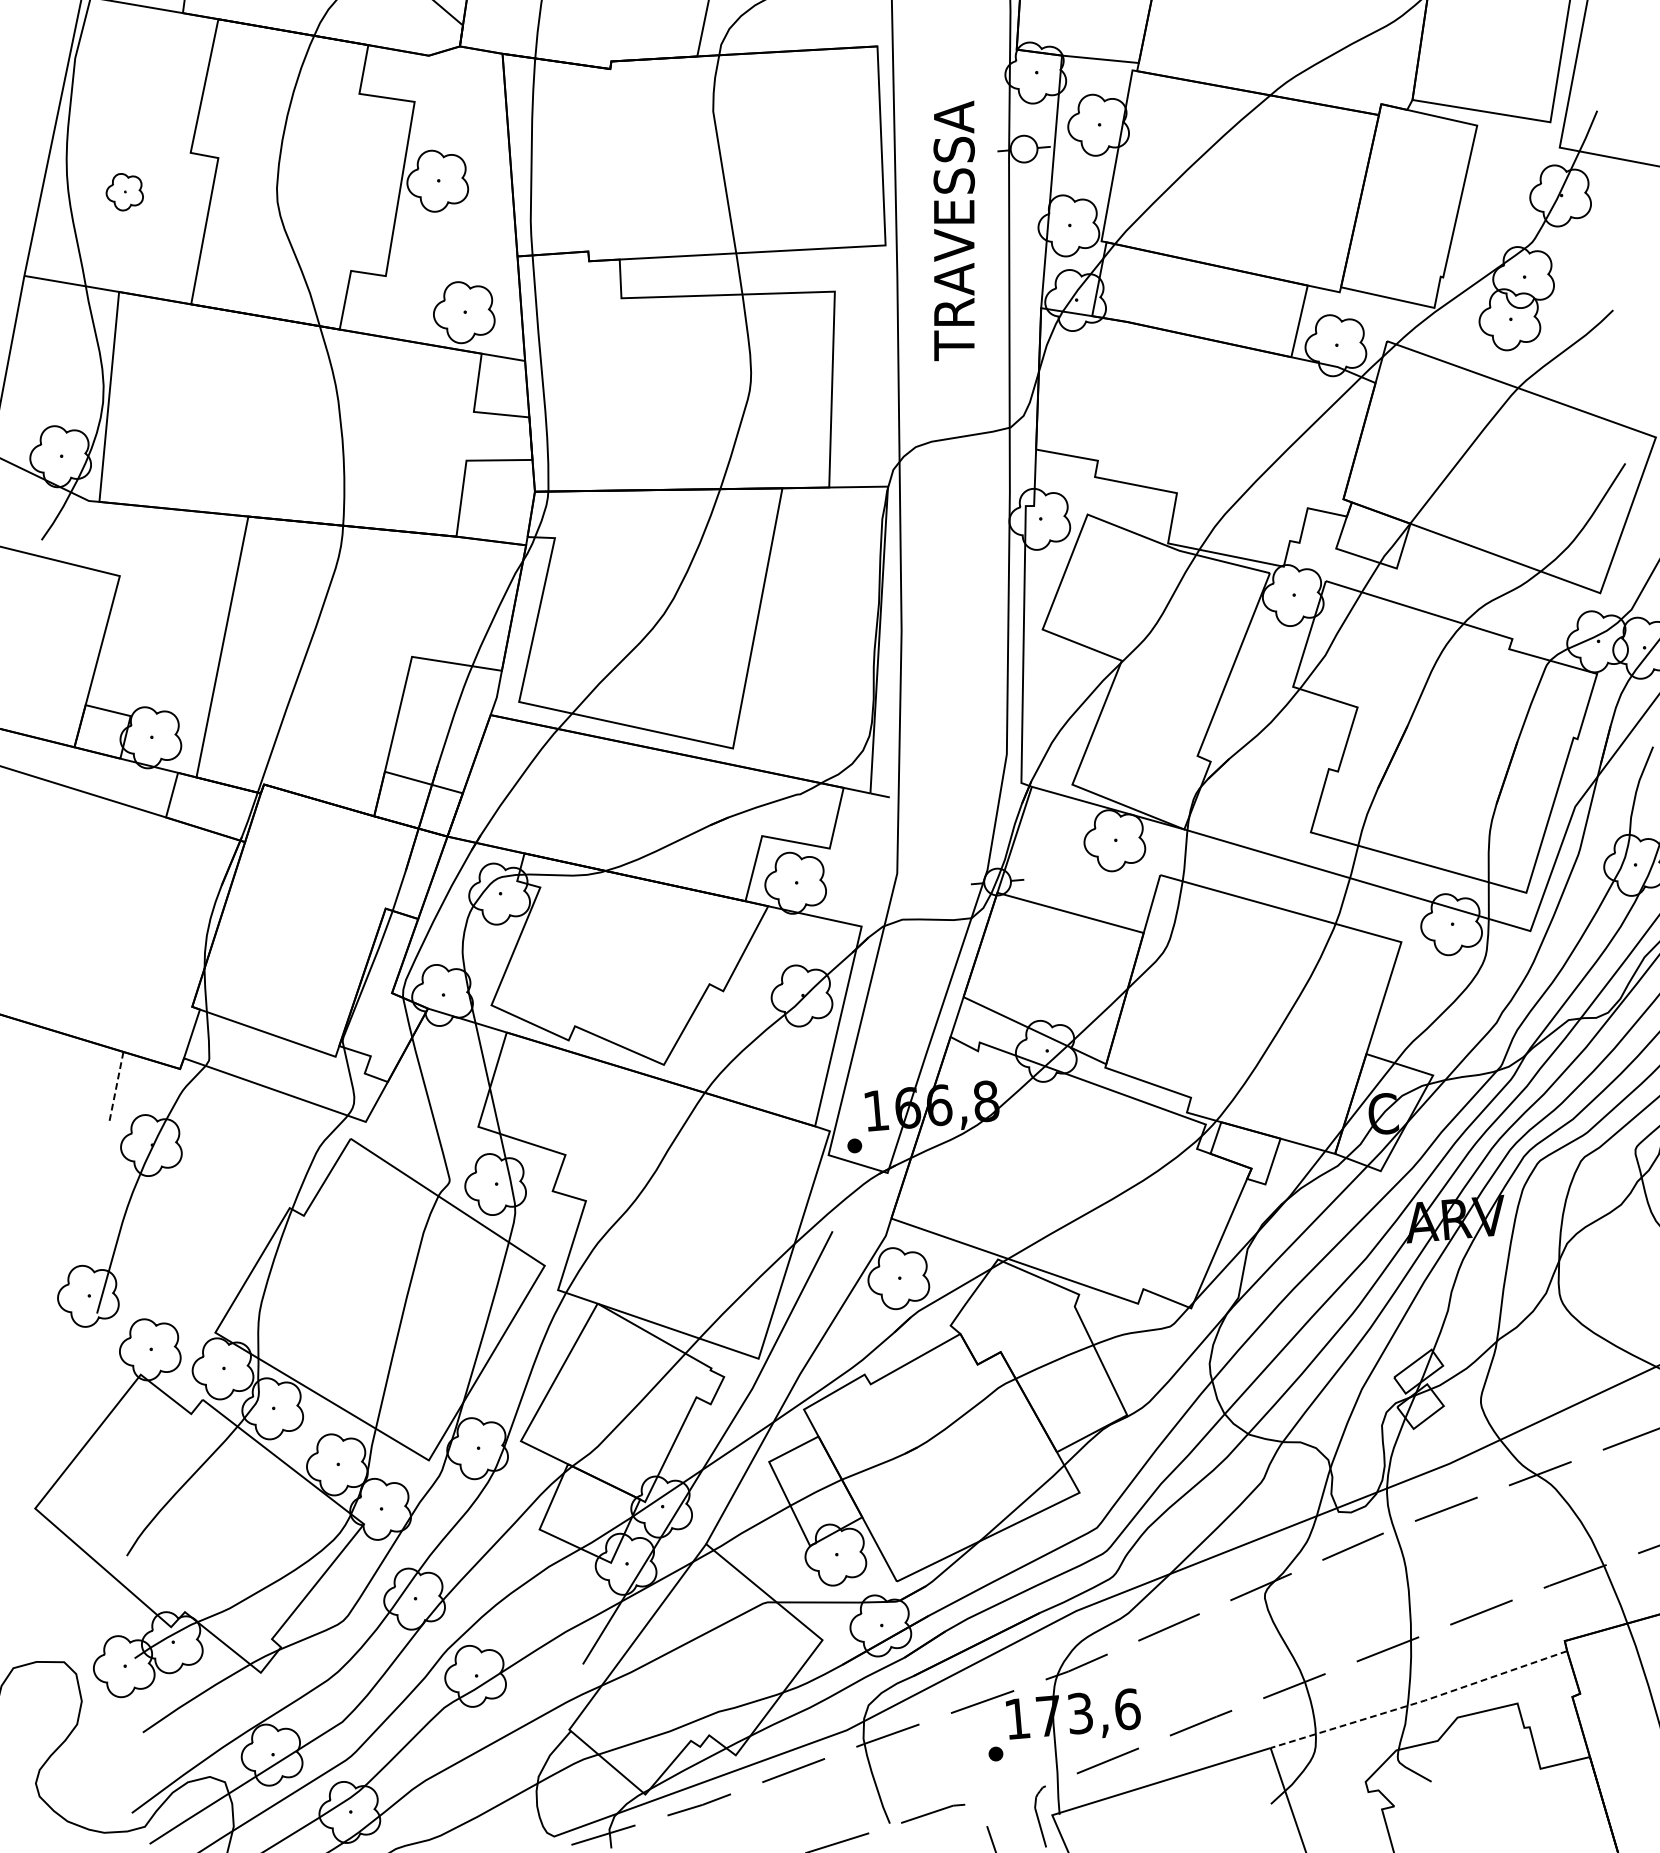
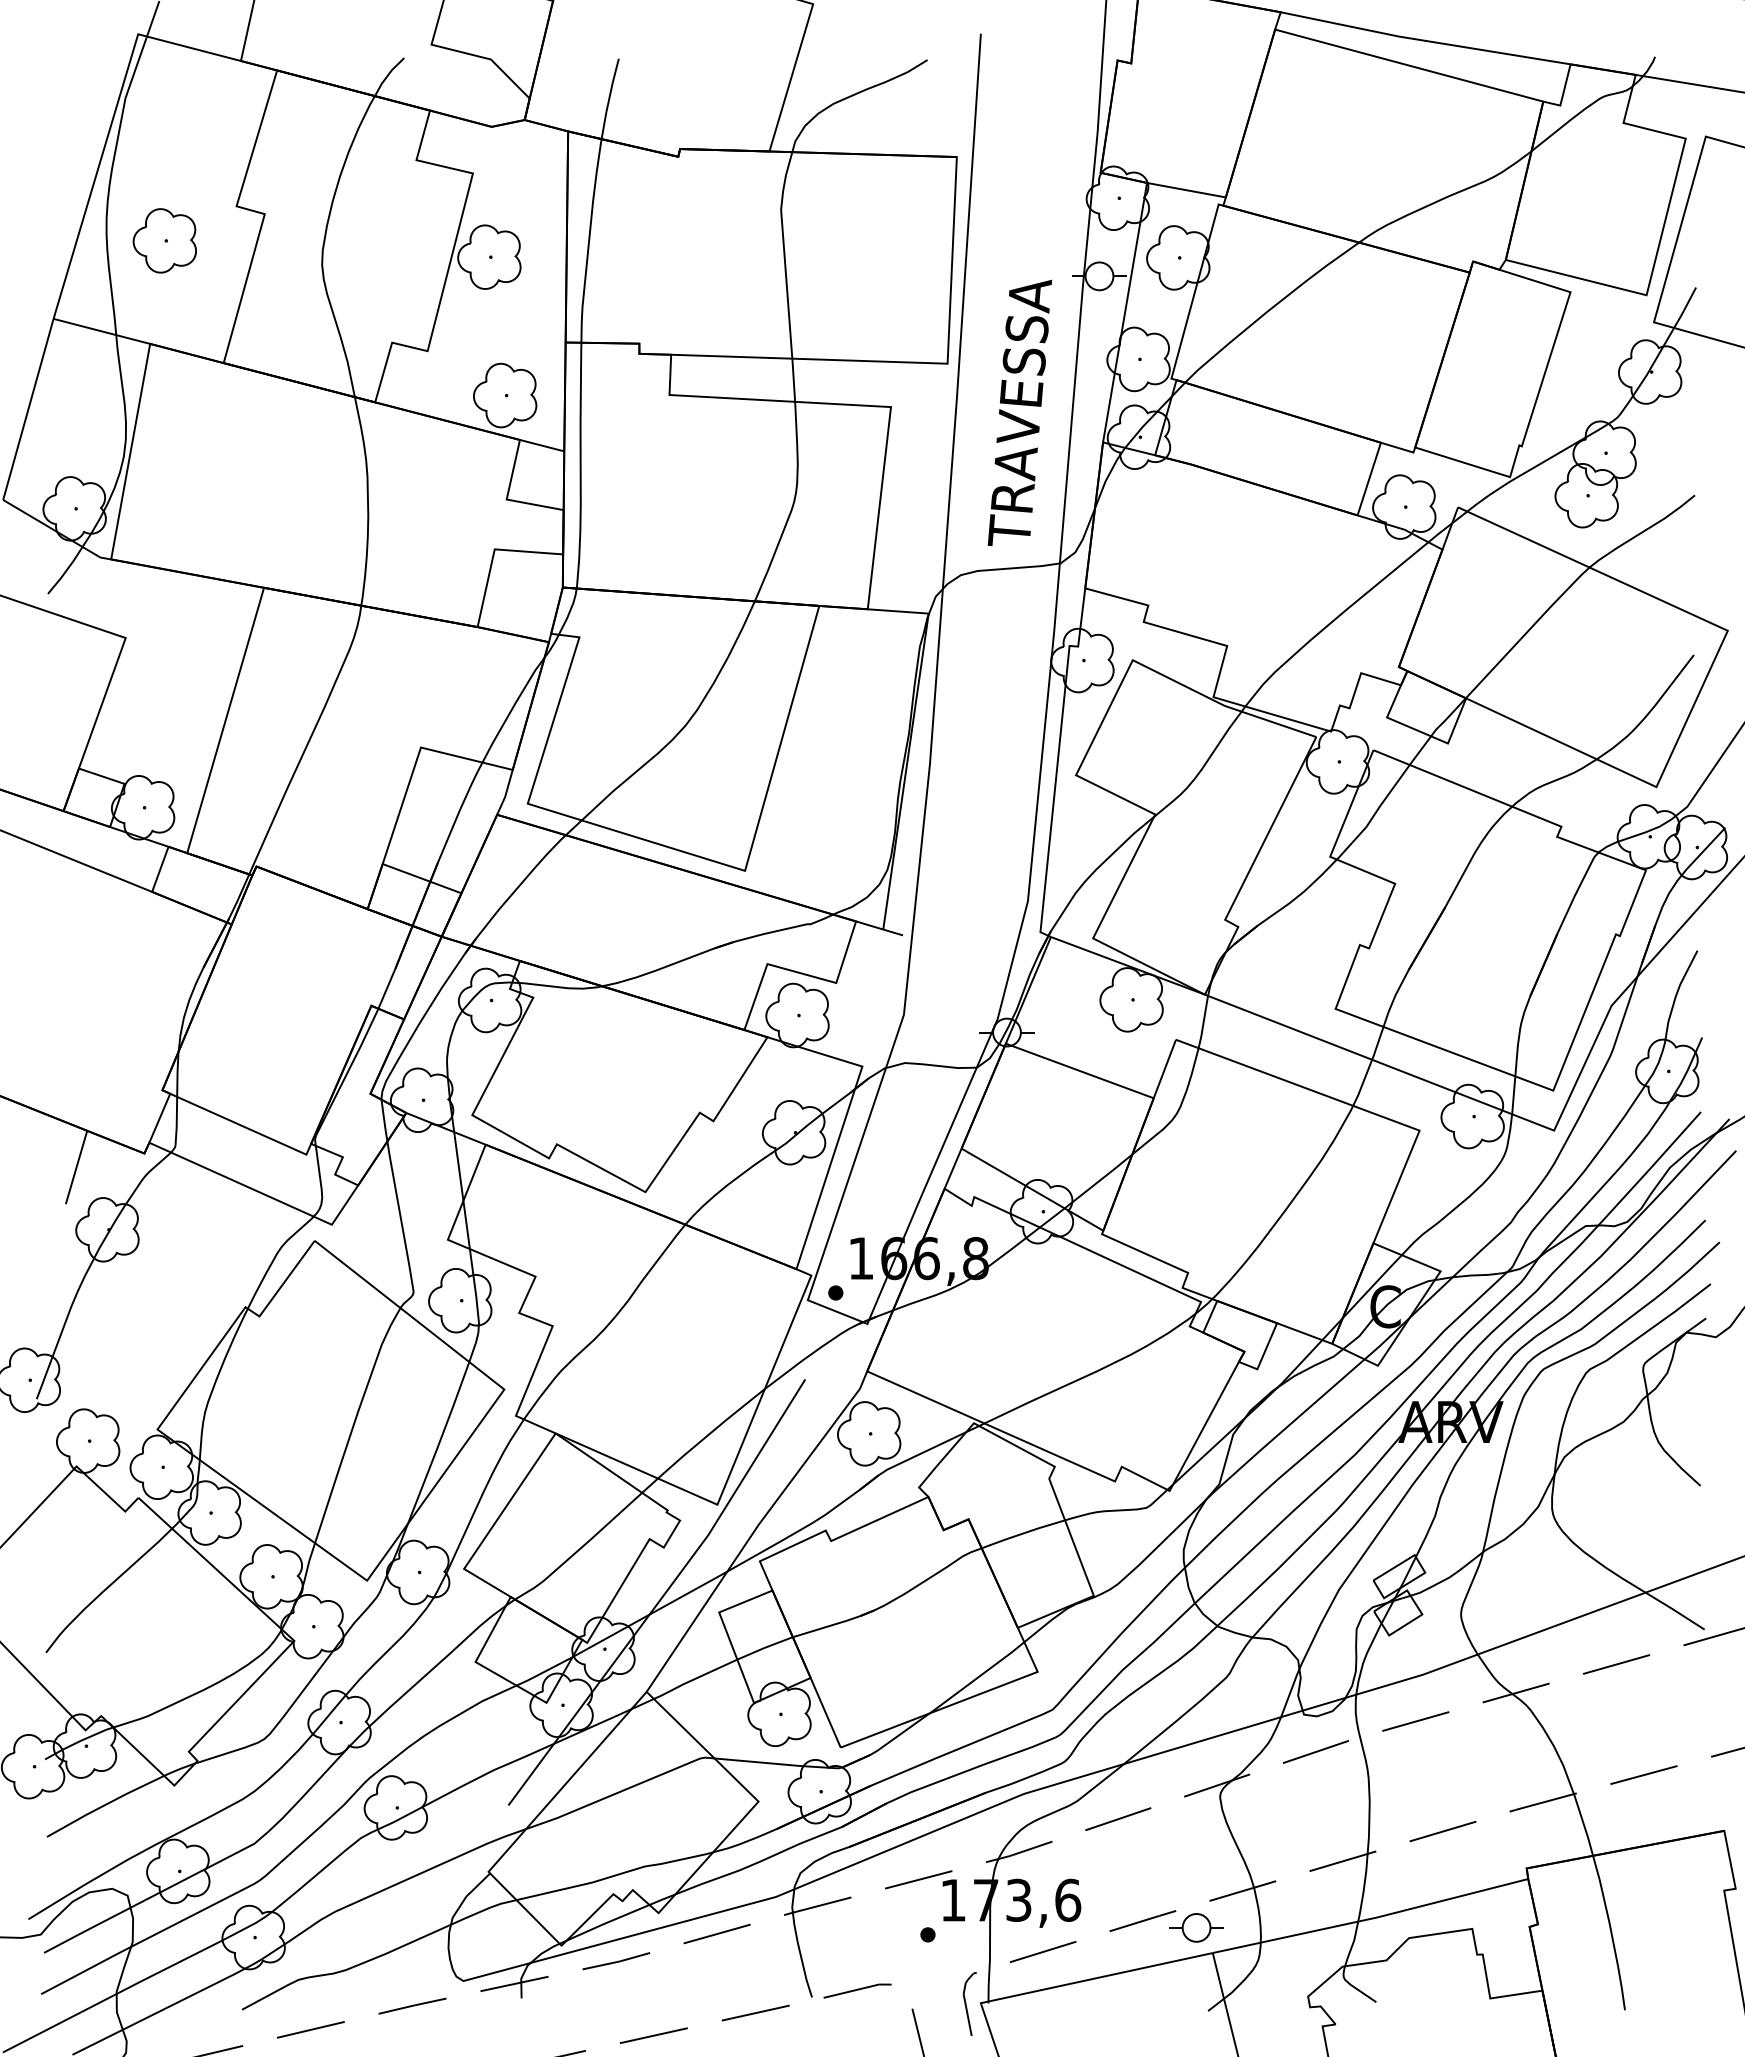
part: (124, 191) -> (164, 240), size x1.67
text: (953, 230) -> (1019, 412), moved
line: (116, 1088) -> (76, 1168), dashed -> solid
line: (1420, 1701) -> (1371, 1918), dashed -> solid
part: (1252, 1724) -> (1196, 1927), added

